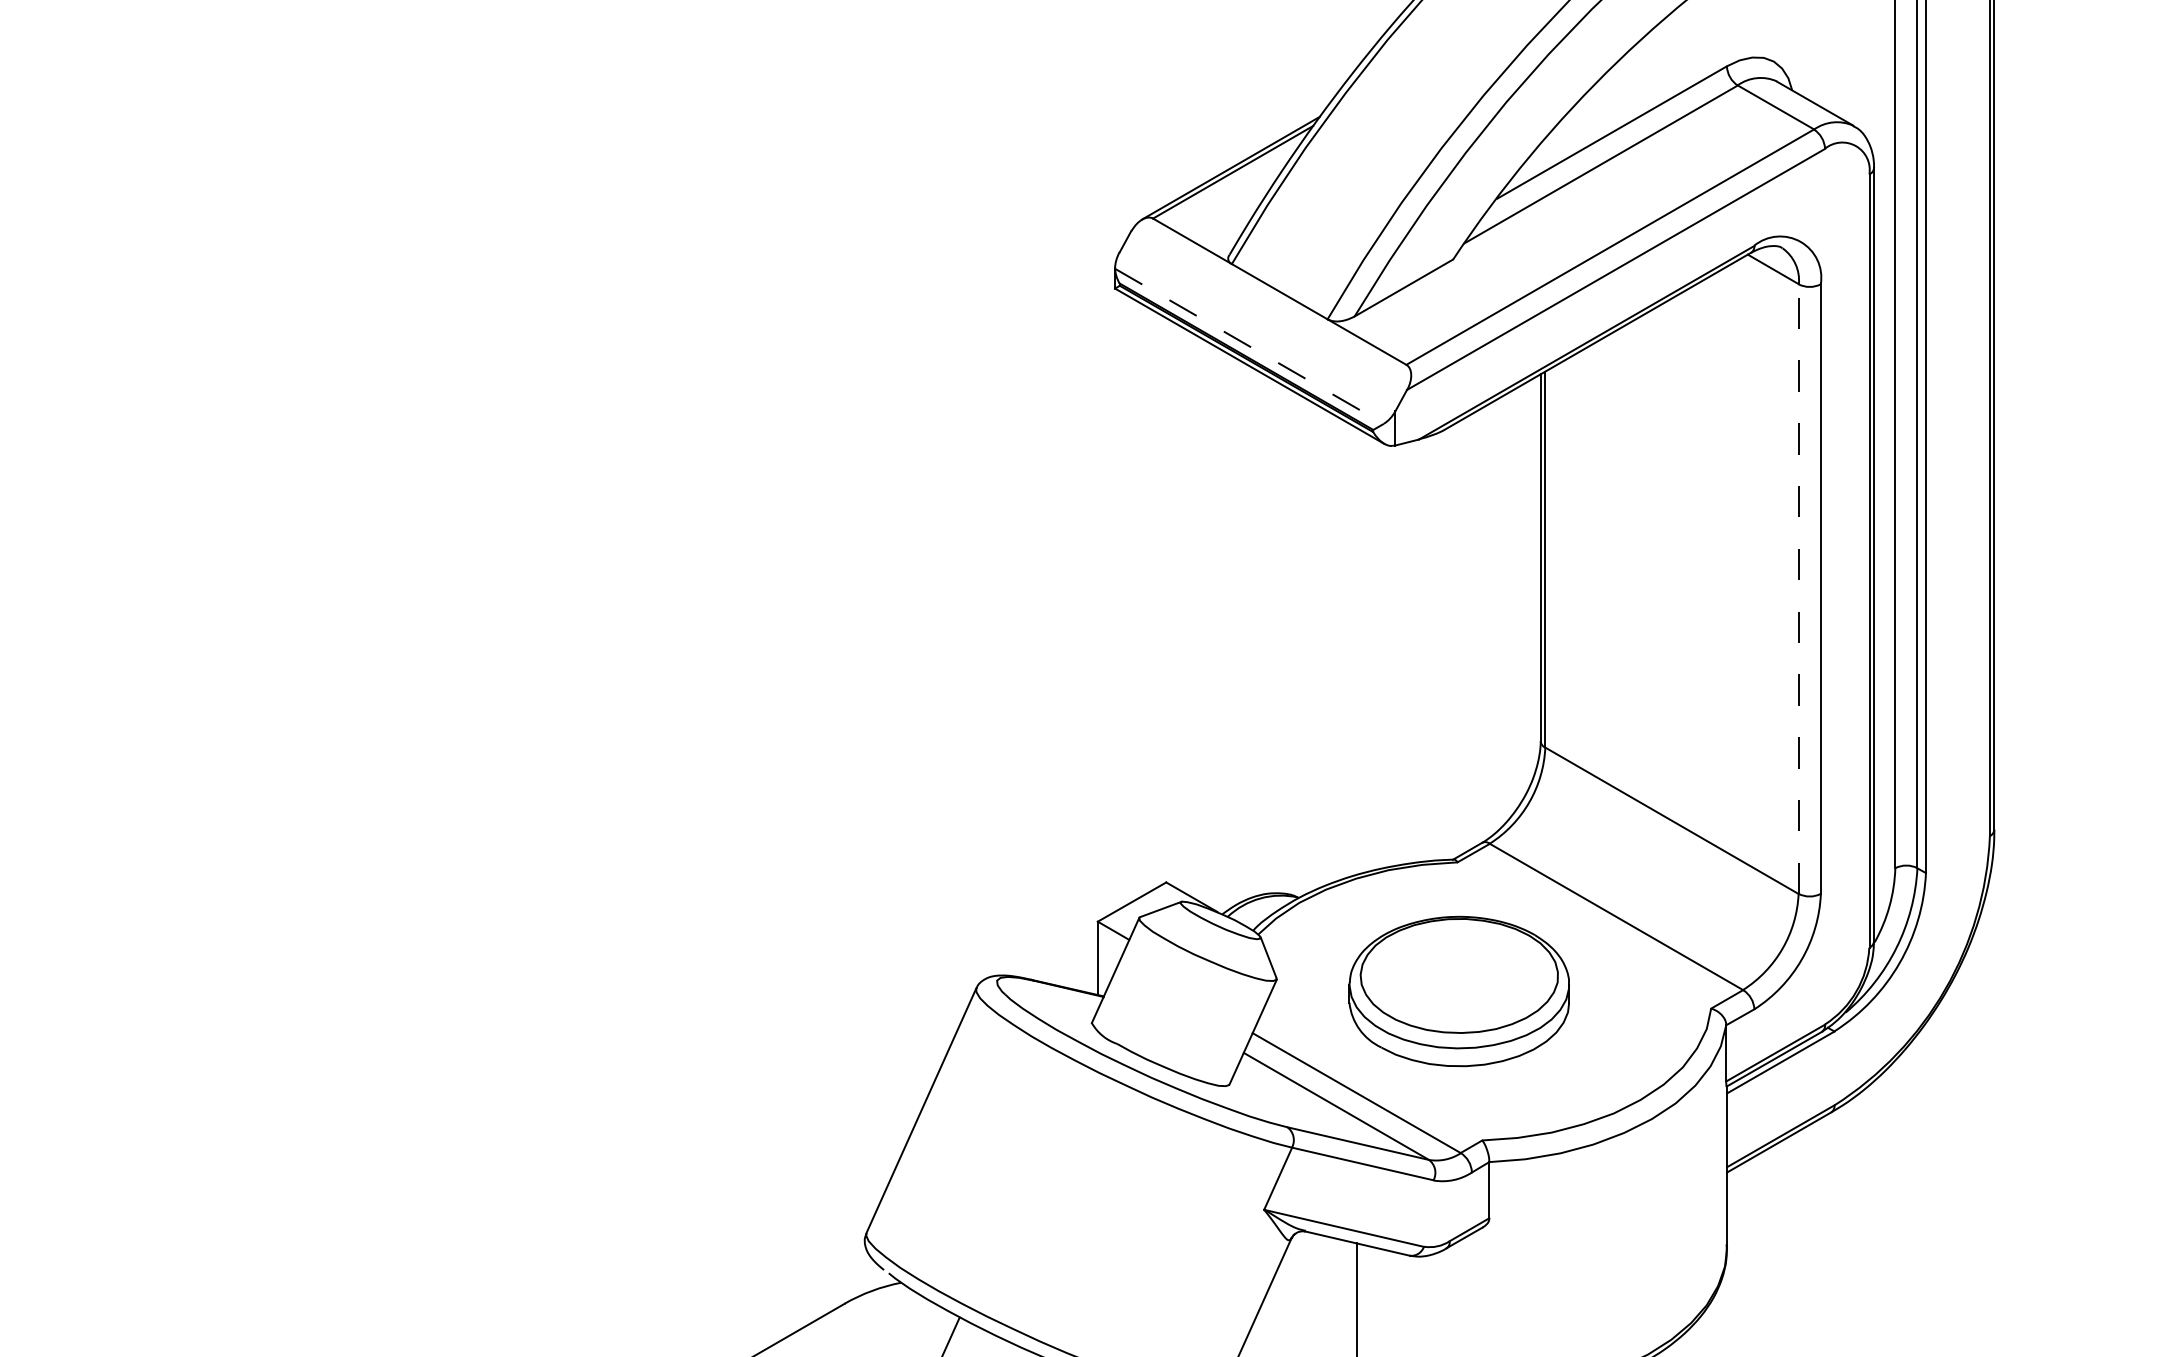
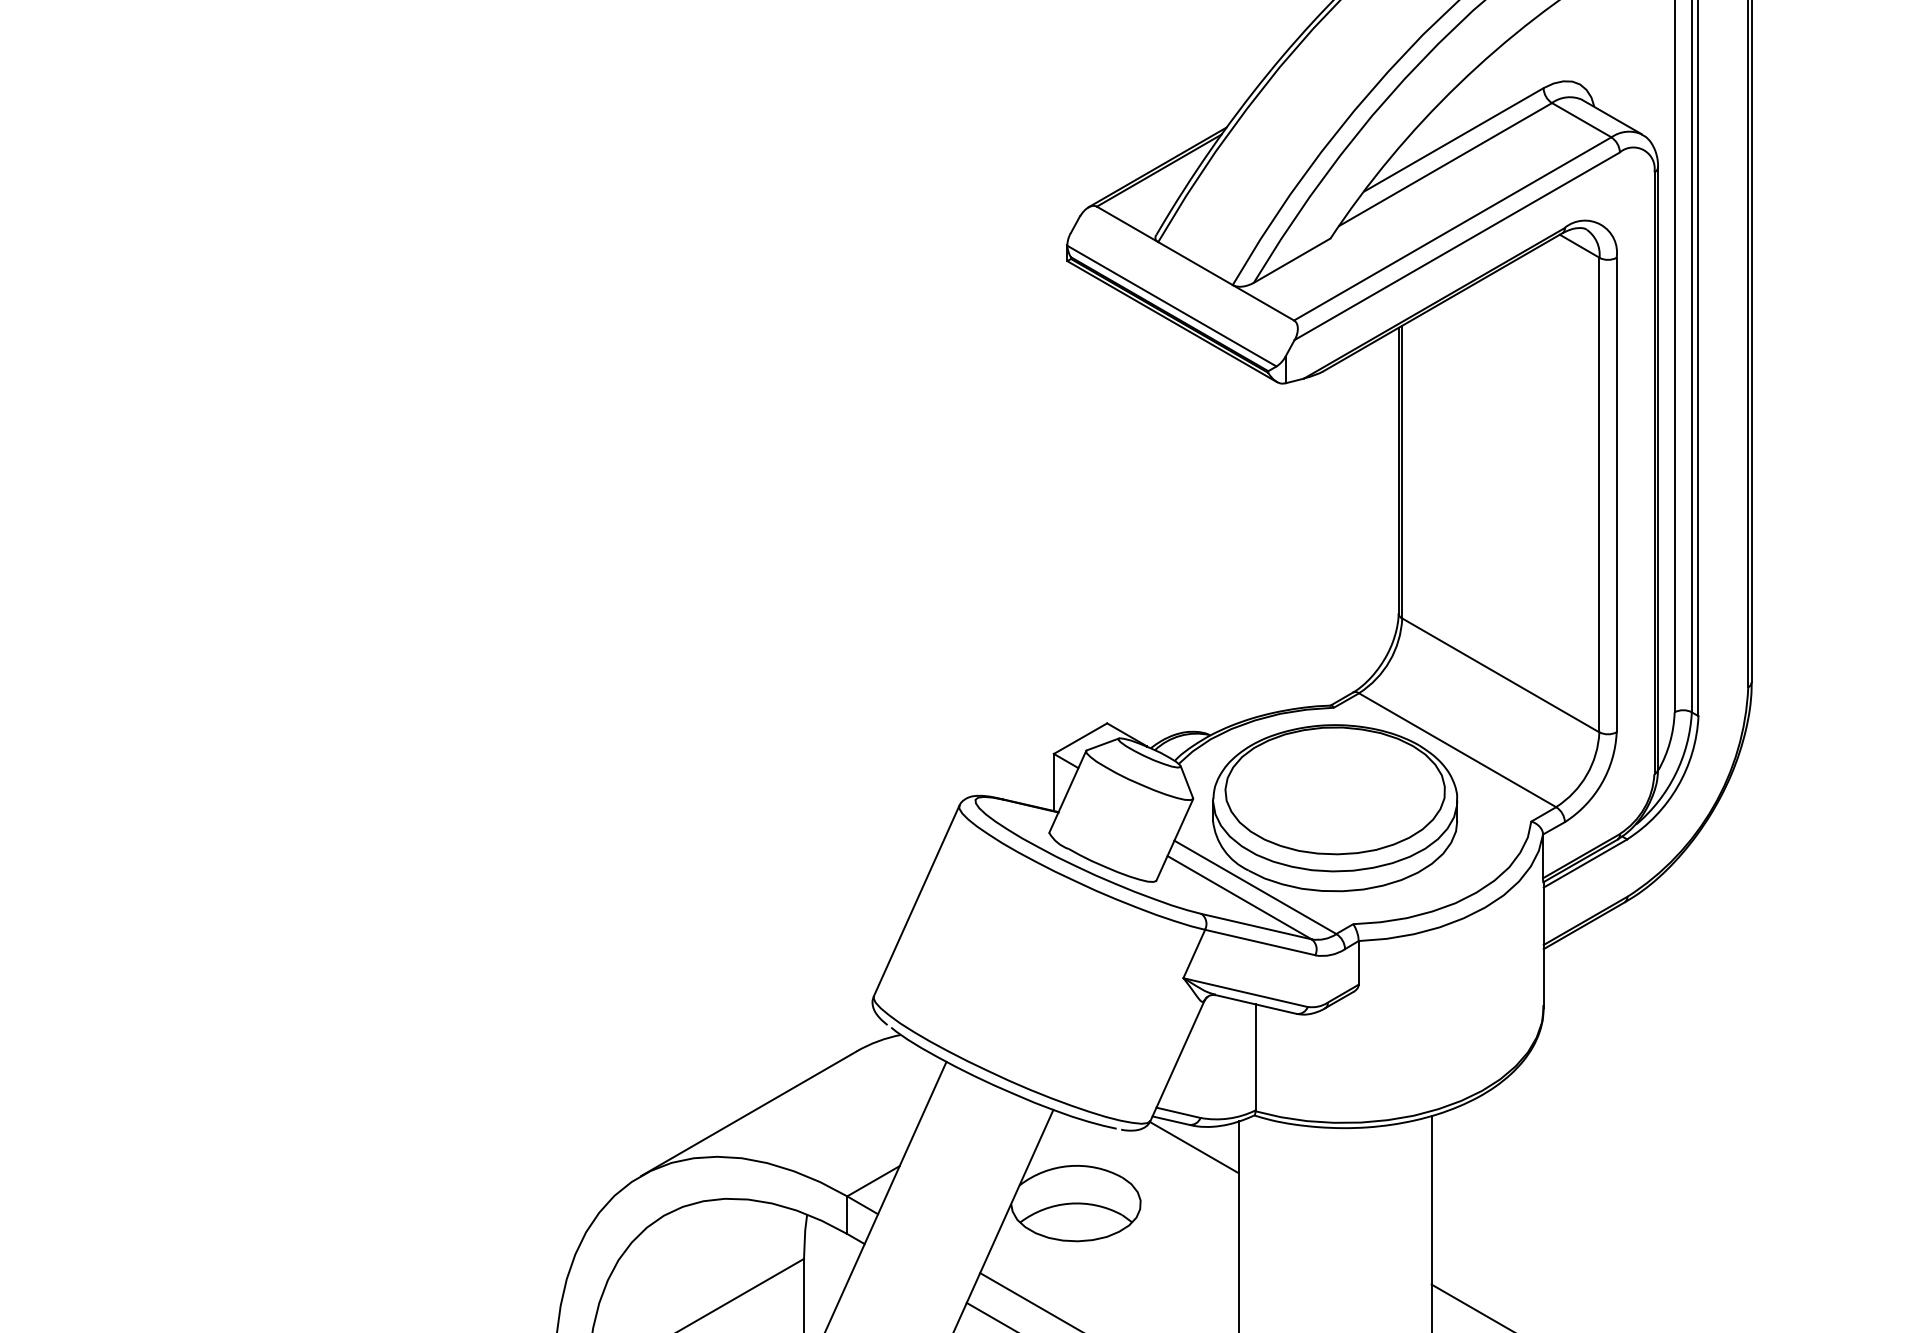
line: (1248, 346) -> (1171, 306), dashed -> solid
line: (1798, 588) -> (1599, 494), dashed -> solid
part: (1459, 991) -> (1335, 808), size x1.43

